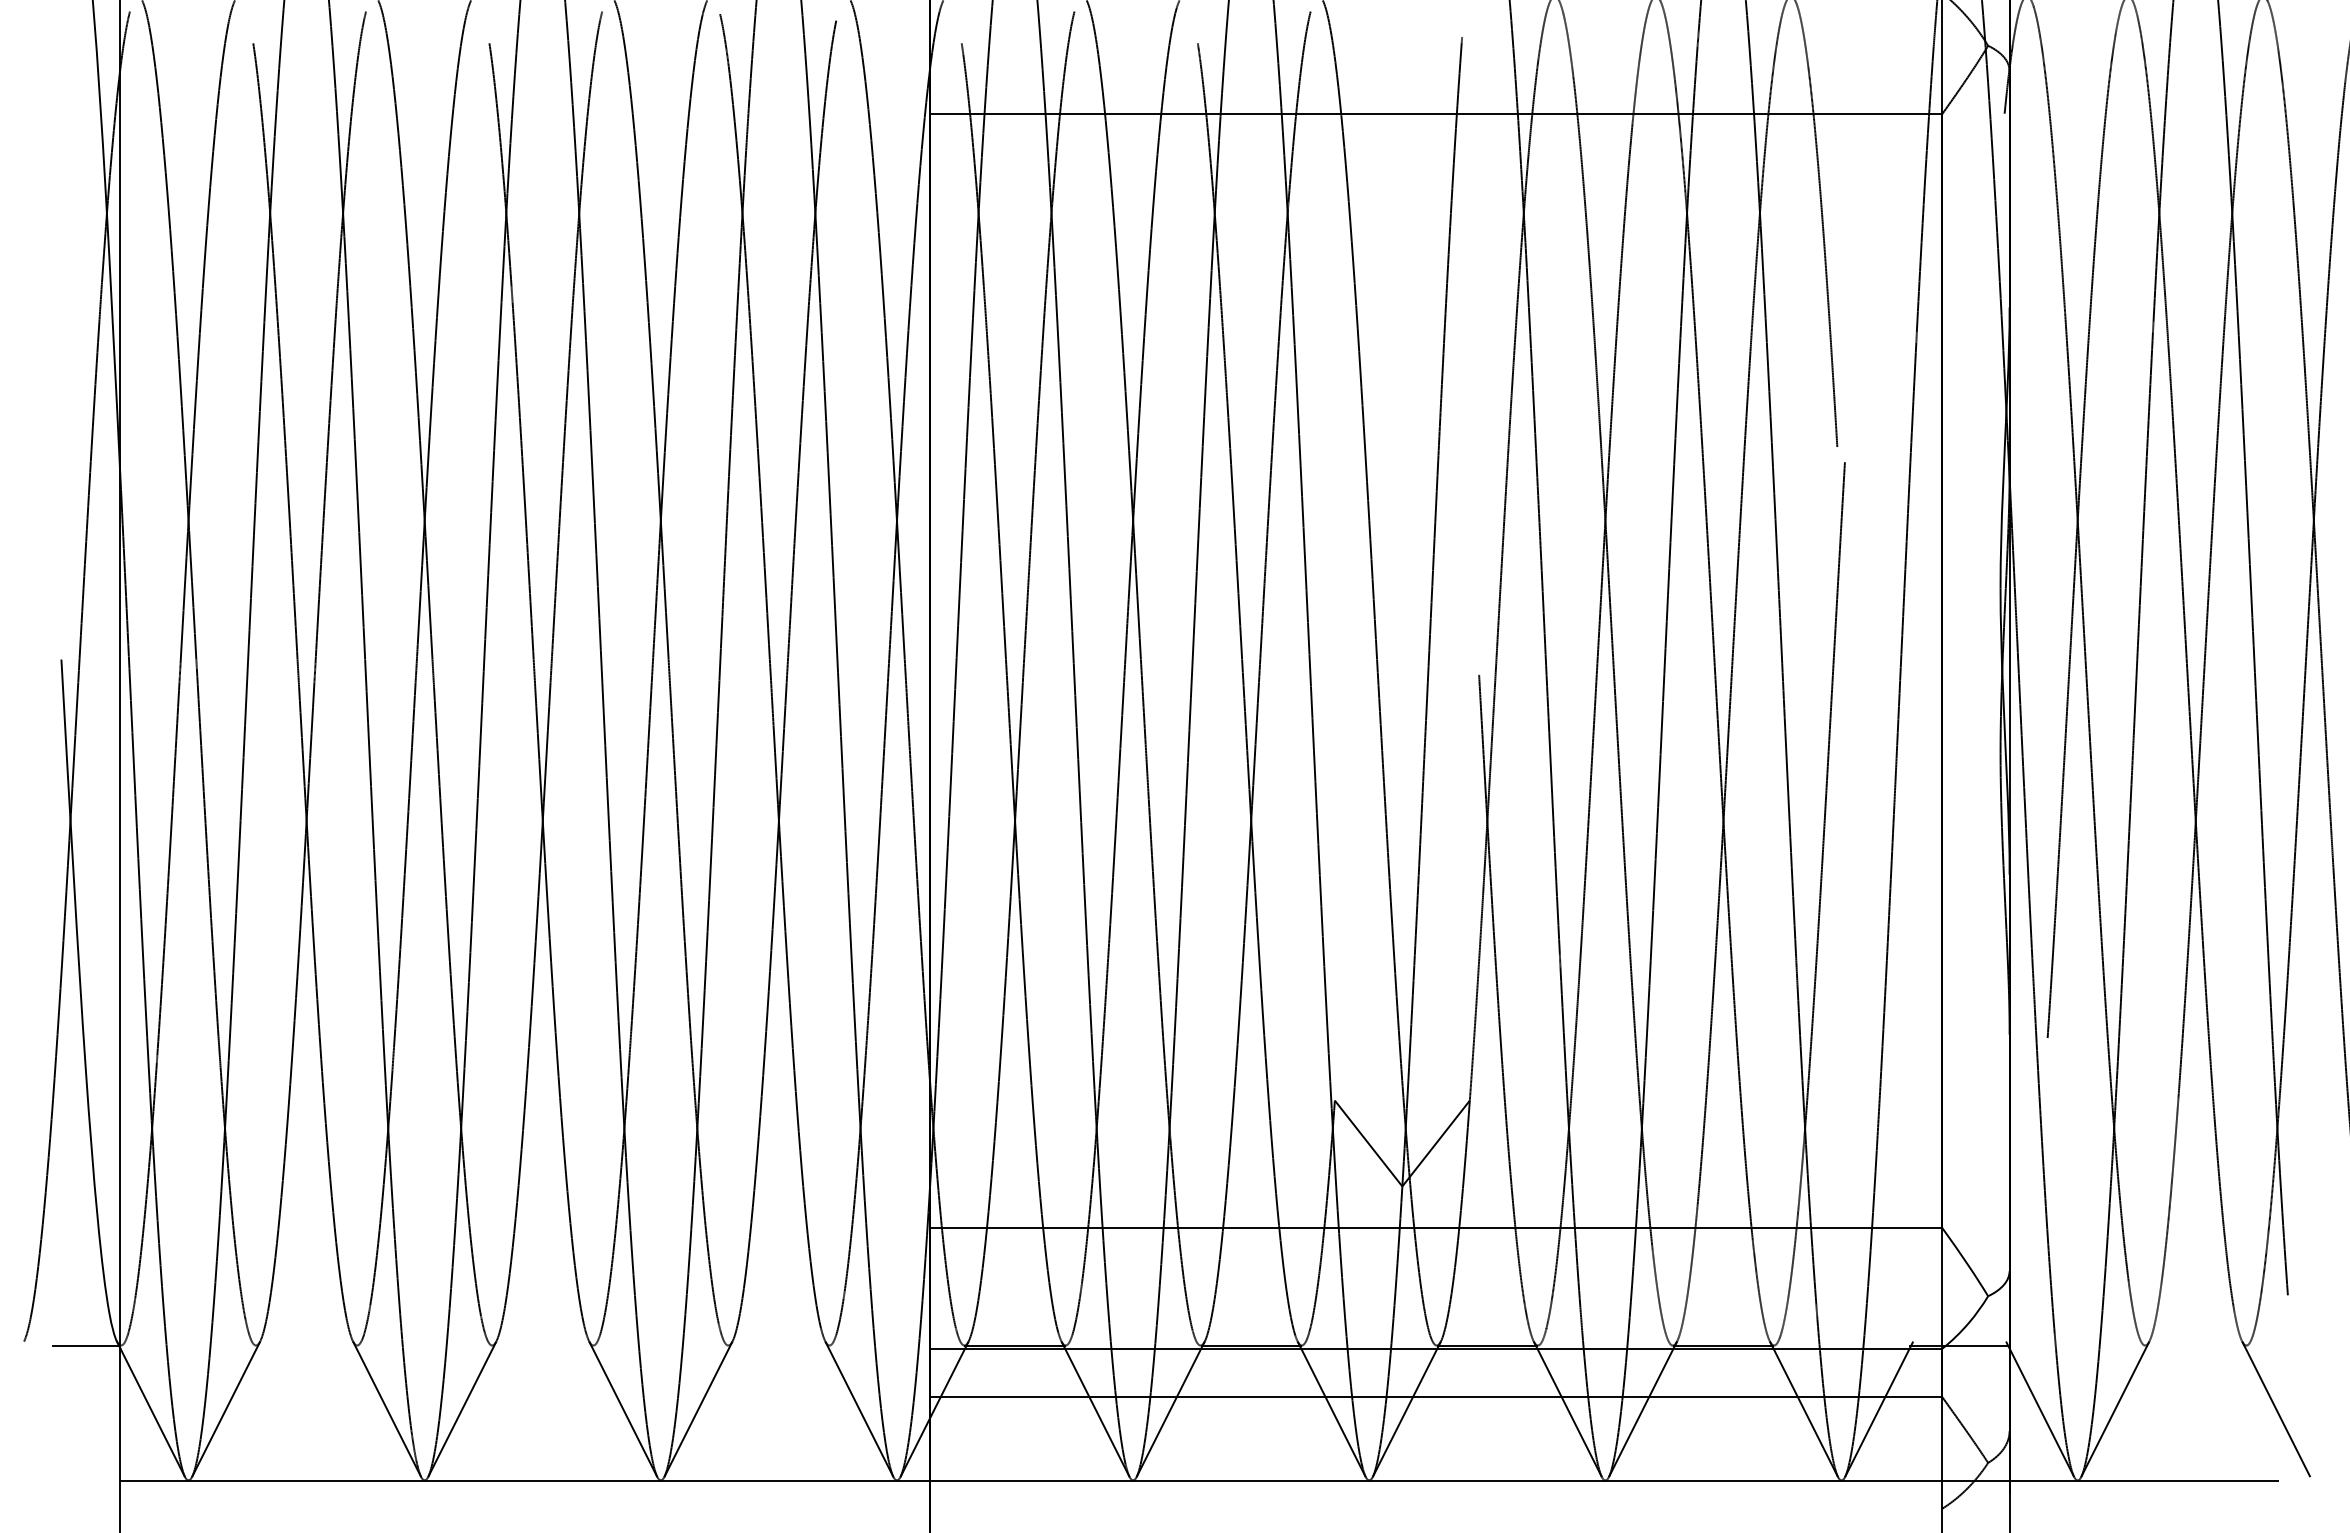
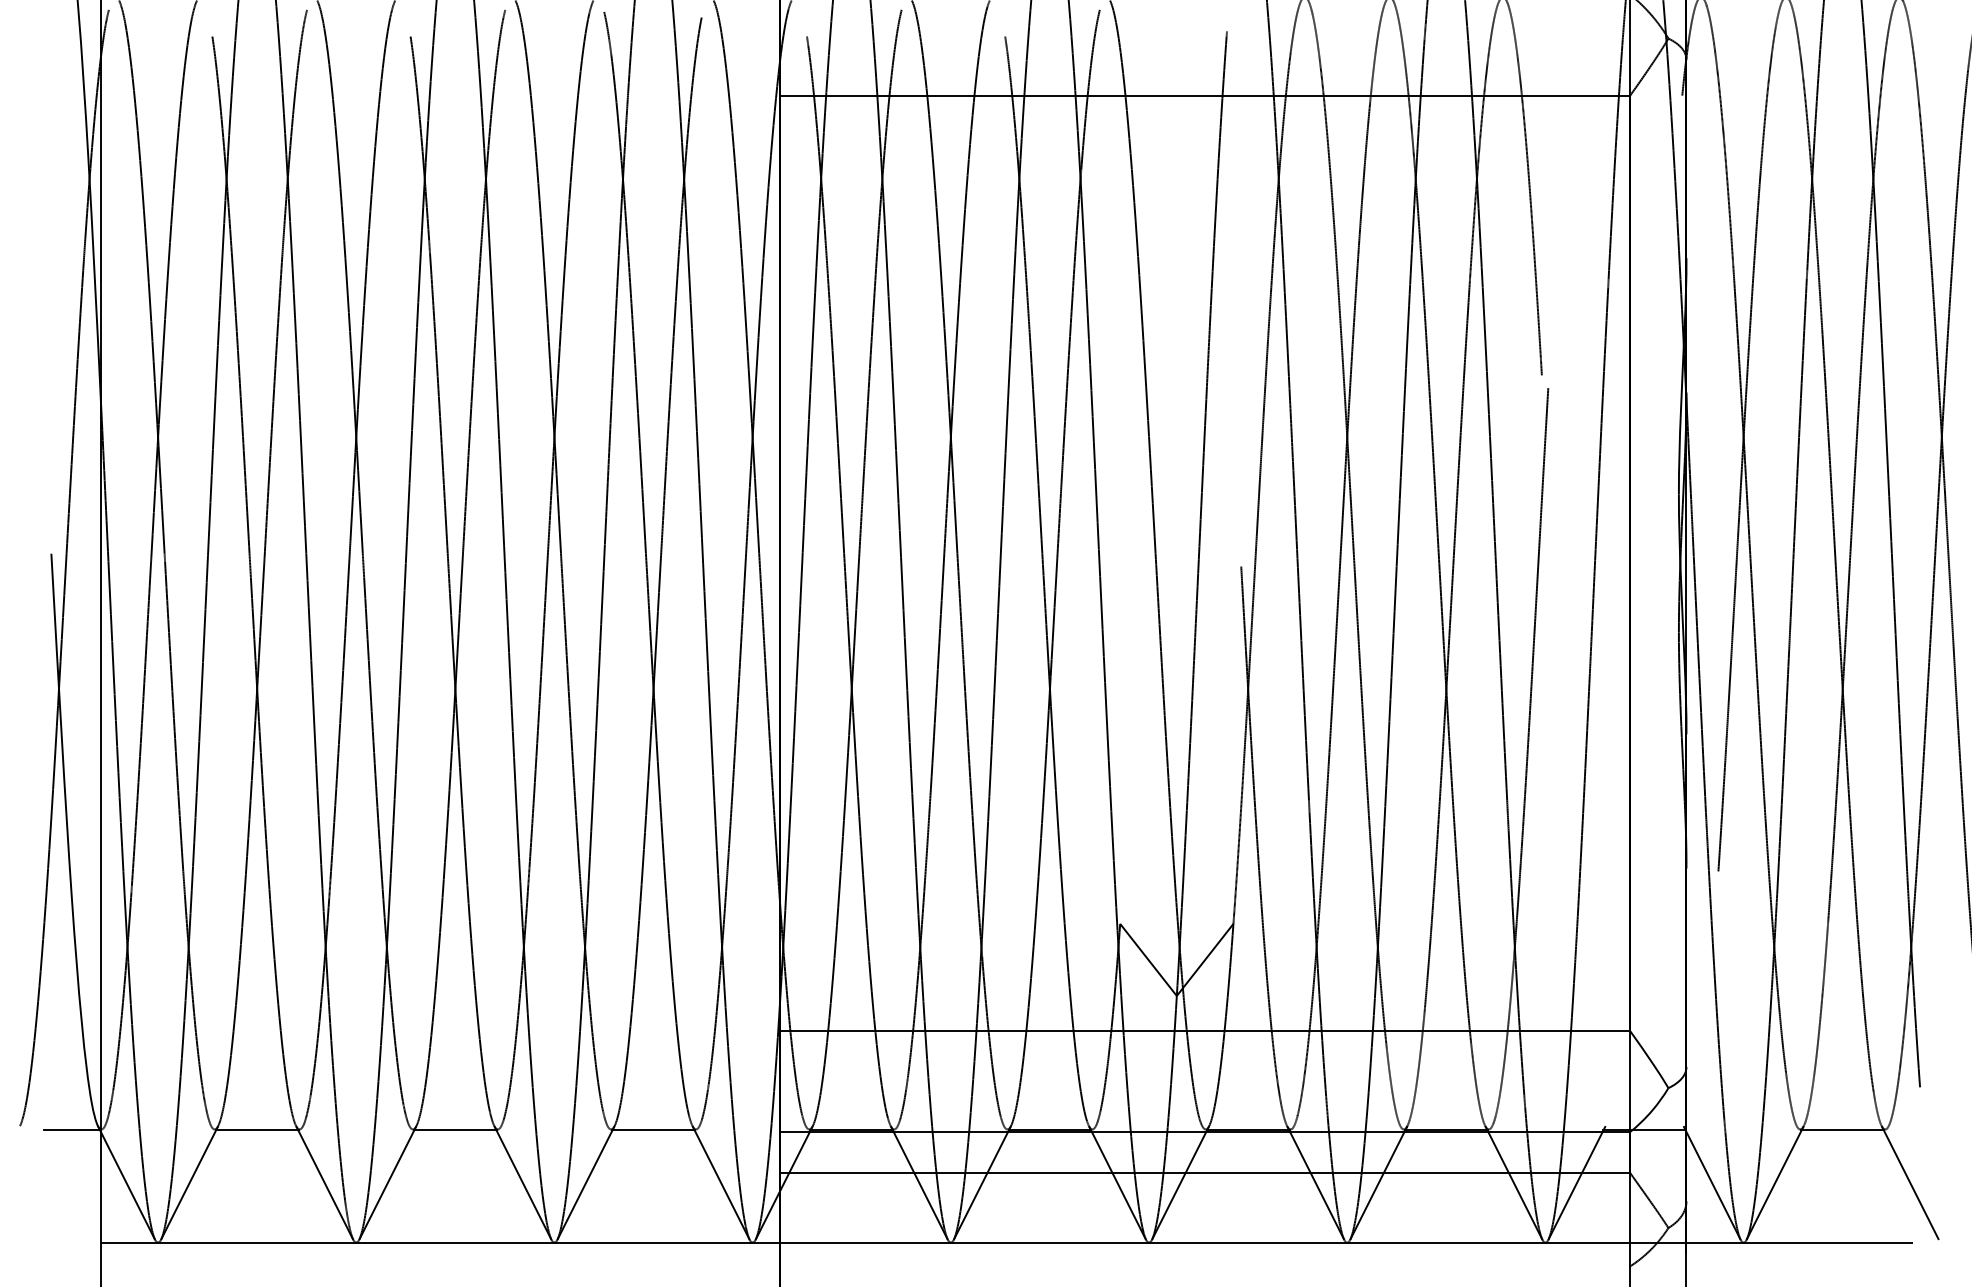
line: (306, 1345) -> (257, 1129), added
line: (542, 1345) -> (455, 1129), added
line: (778, 1345) -> (653, 1129), added
line: (2195, 1345) -> (1842, 1129), added

